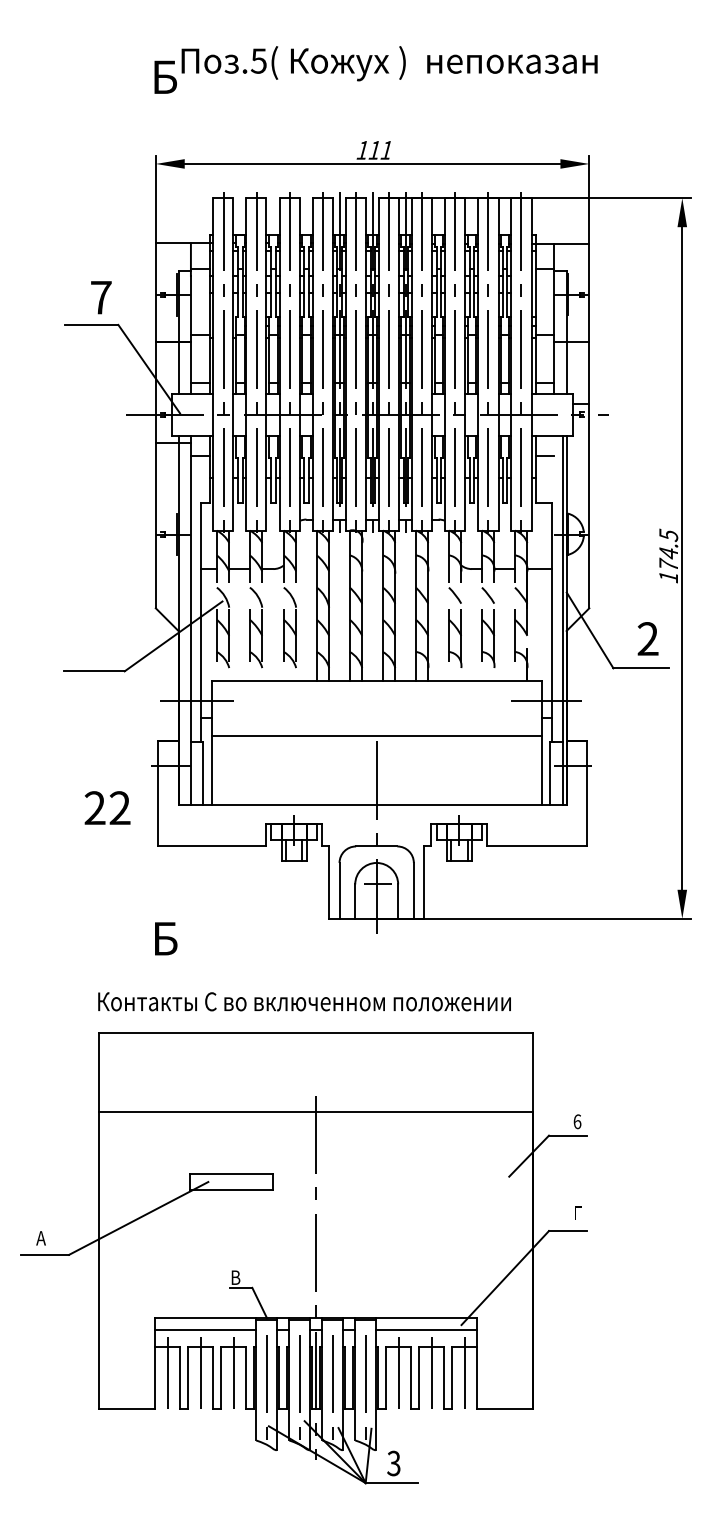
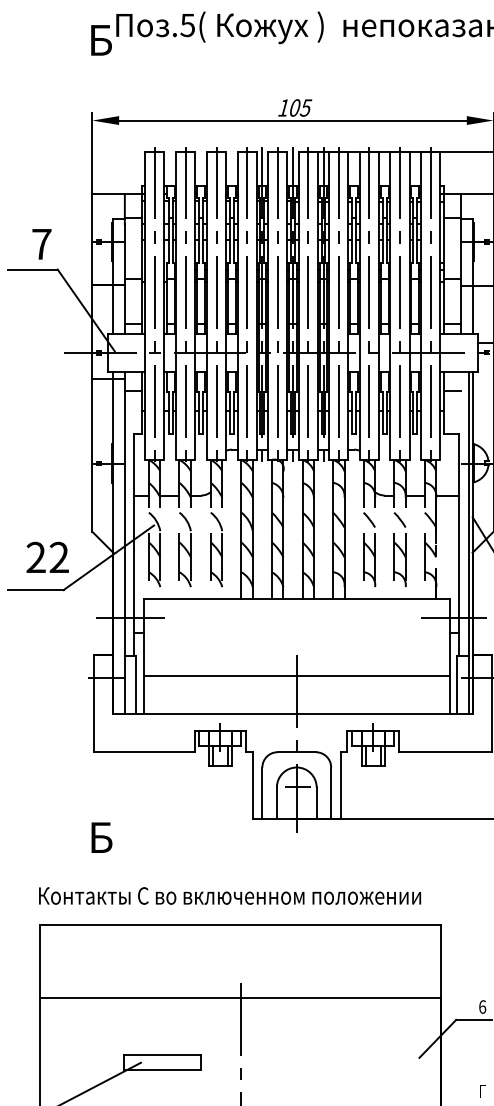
text: (380, 149) -> (300, 107), 111 -> 105
line: (376, 735) -> (296, 675), moved
text: (107, 807) -> (47, 556), moved

